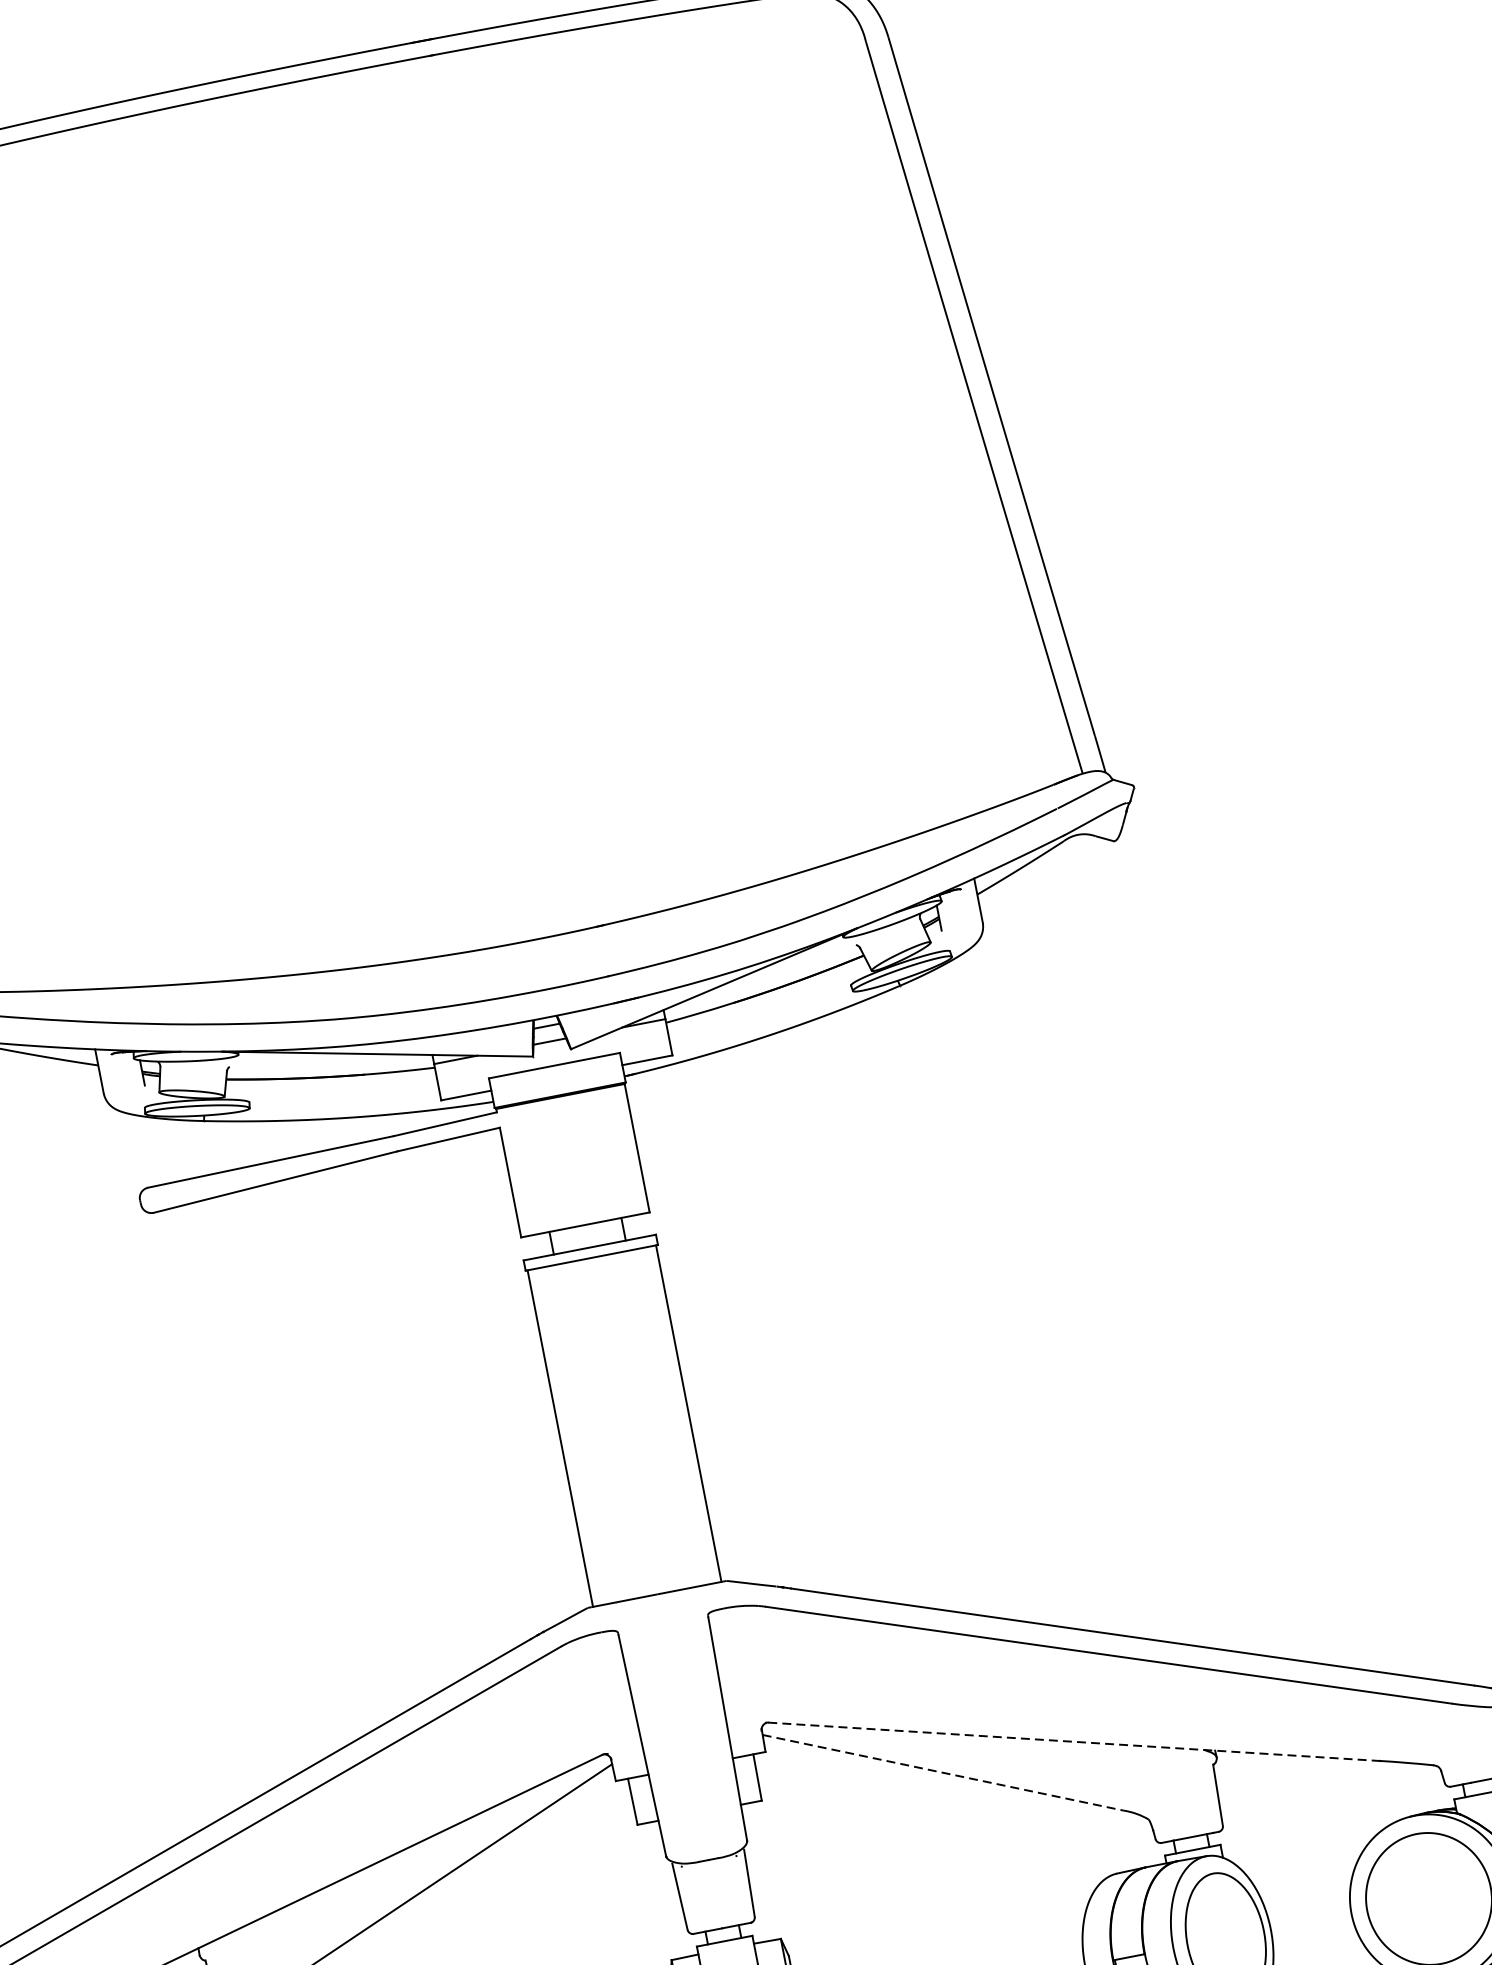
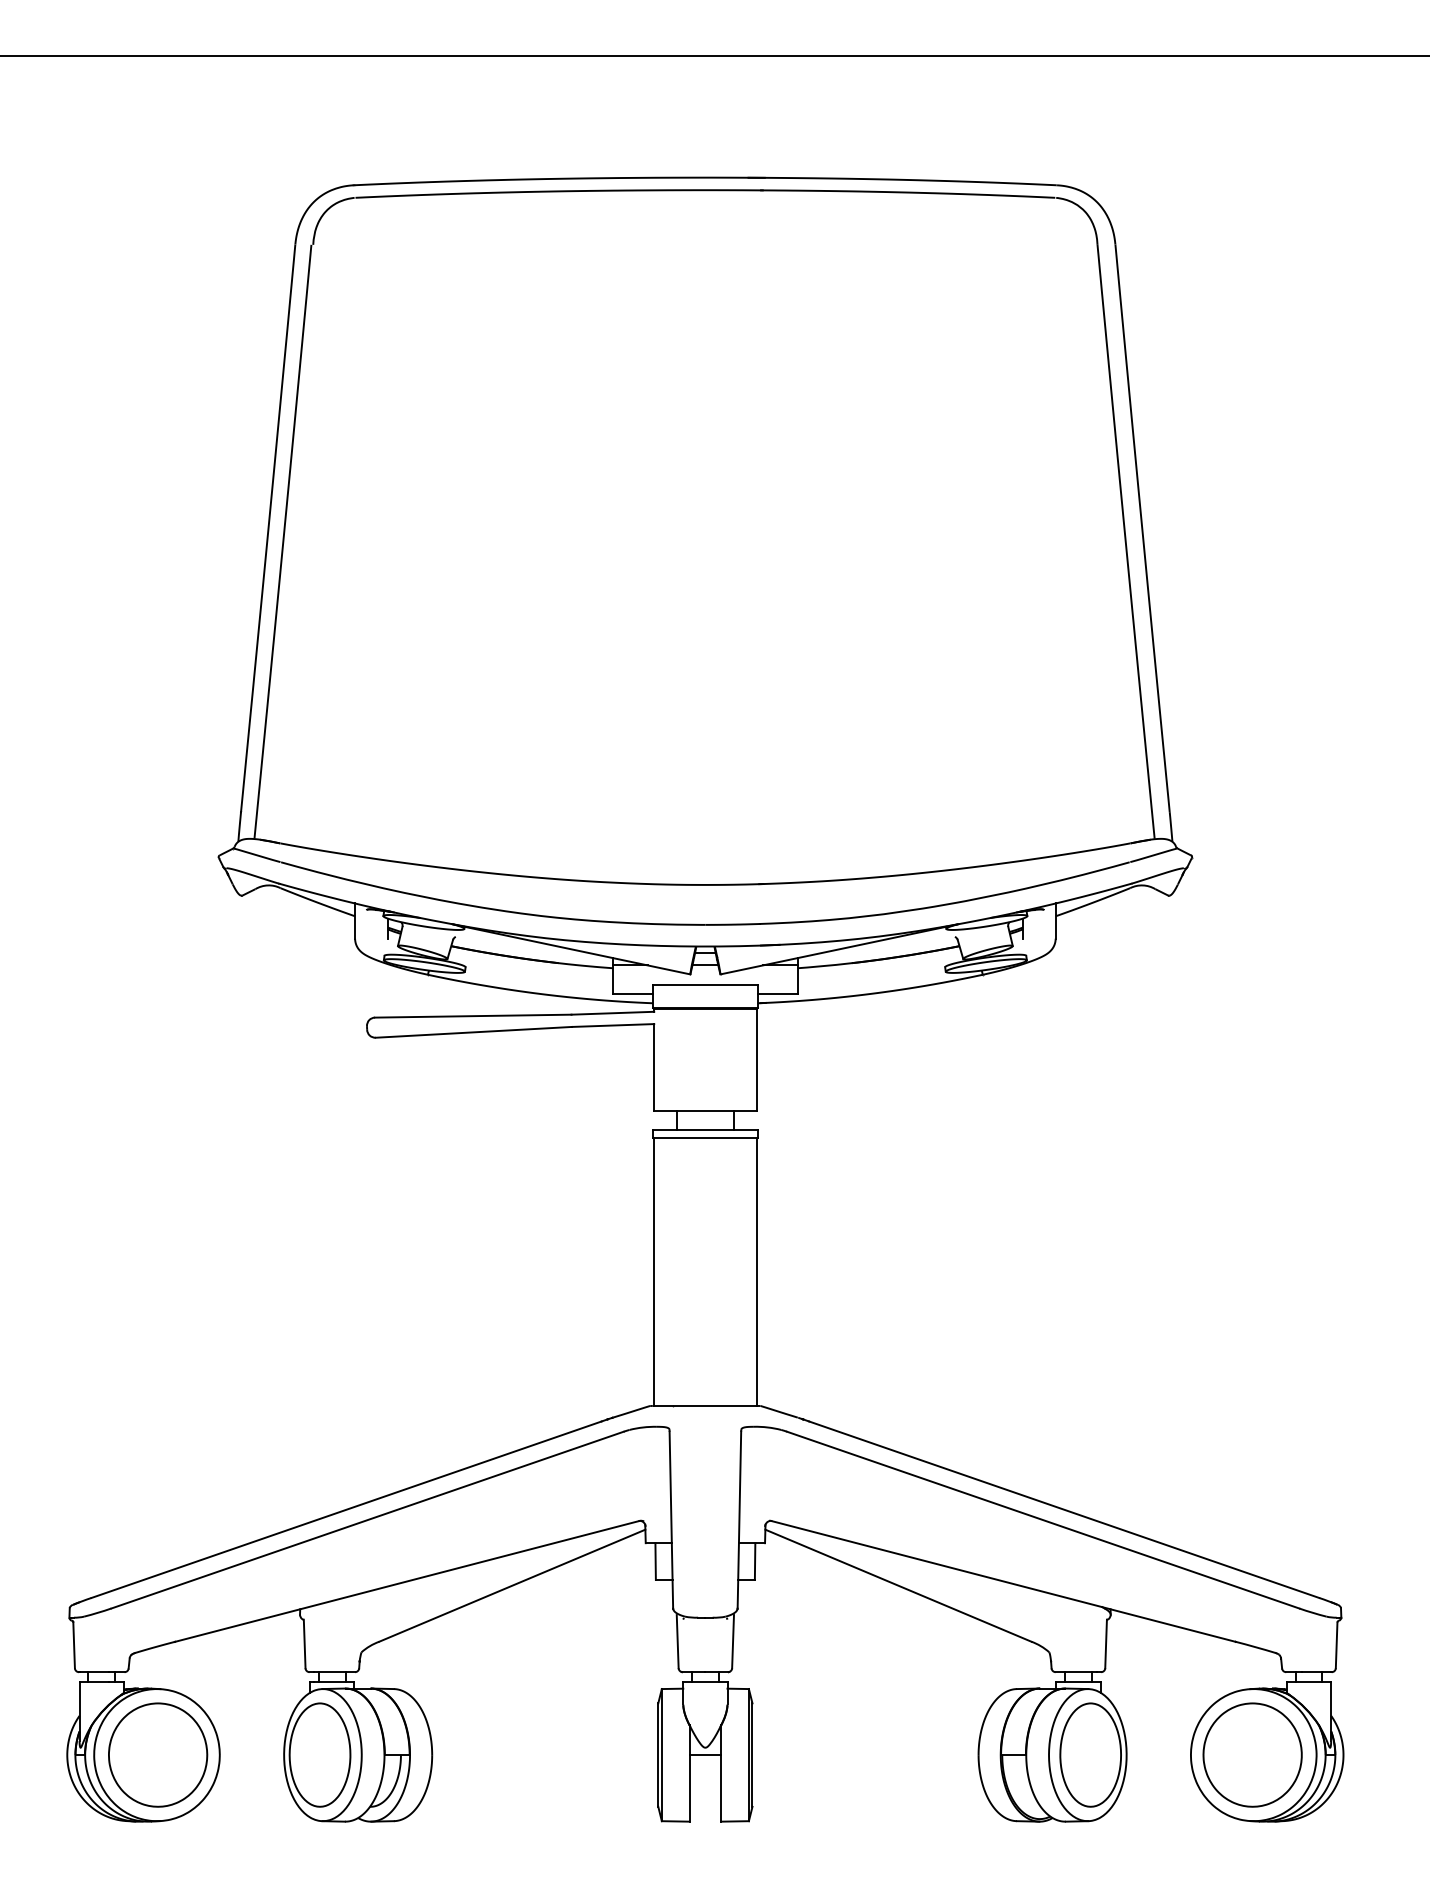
line: (1074, 1741) -> (1003, 1581), dashed -> solid
line: (943, 1772) -> (898, 1585), dashed -> solid

